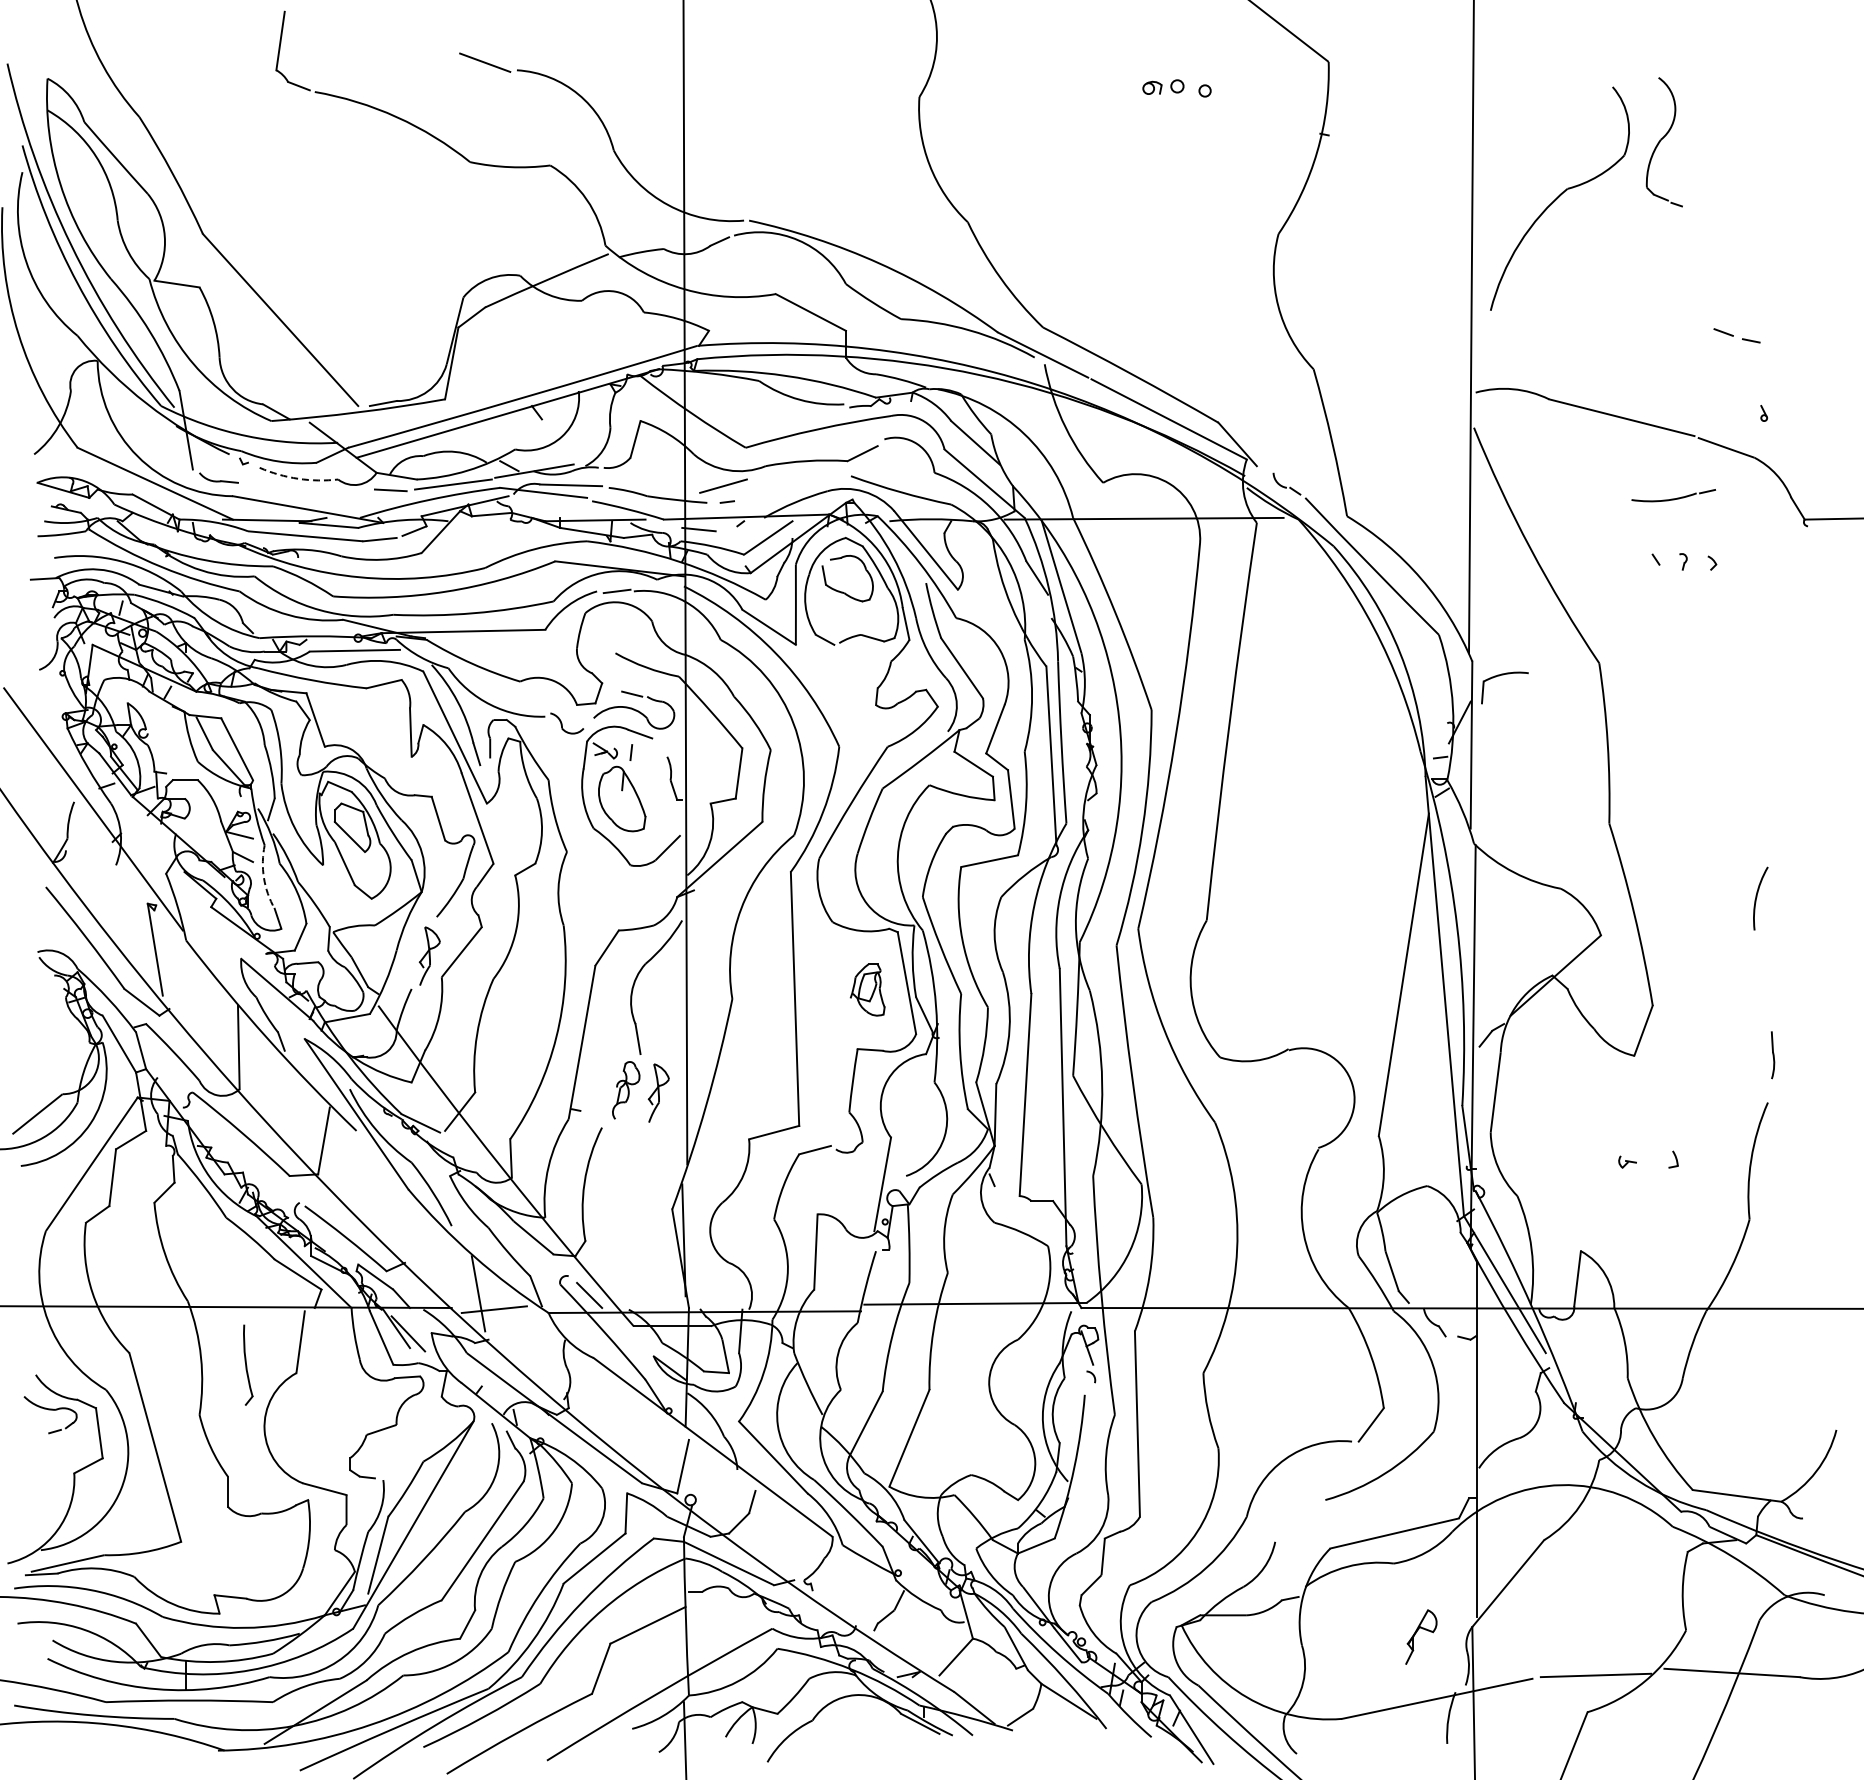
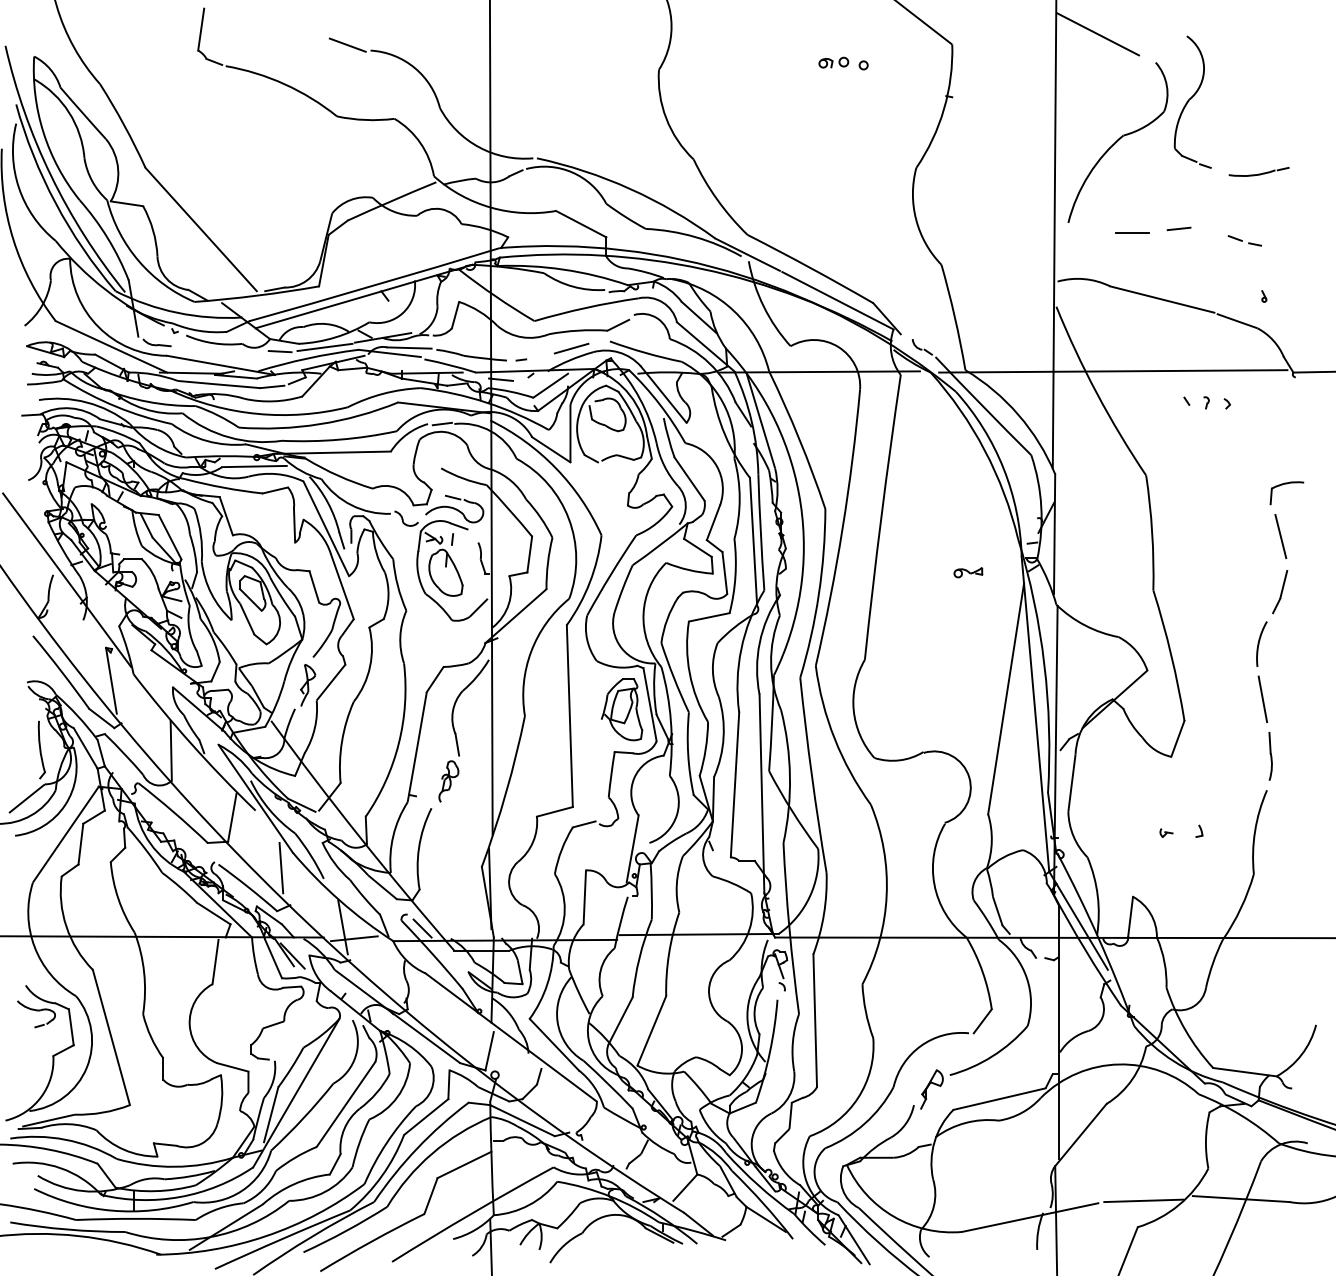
line: (1532, 47) -> (1098, 34), added
part: (1664, 141) -> (1192, 101), size x1.43
line: (1644, 318) -> (1178, 228), added
line: (1580, 323) -> (1132, 232), added
arc: (298, 478) -> (214, 343), dashed -> solid
line: (723, 485) -> (571, 348), moved
part: (1673, 495) -> (1258, 171), moved
line: (1553, 517) -> (1113, 371), added
part: (1503, 675) -> (1286, 484), moved
line: (1786, 748) -> (1280, 536), added
part: (1350, 798) -> (967, 572), added
part: (1786, 825) -> (1280, 591), added
arc: (263, 877) -> (188, 629), dashed -> solid
line: (1761, 975) -> (1262, 699), added
part: (867, 989) -> (621, 709), size x1.67
part: (1772, 1055) -> (1270, 756), size x1.43
part: (658, 1092) -> (472, 783), removed
line: (391, 1211) -> (280, 868), added
part: (248, 1364) -> (42, 749), moved
part: (1421, 1636) -> (932, 1089), moved

